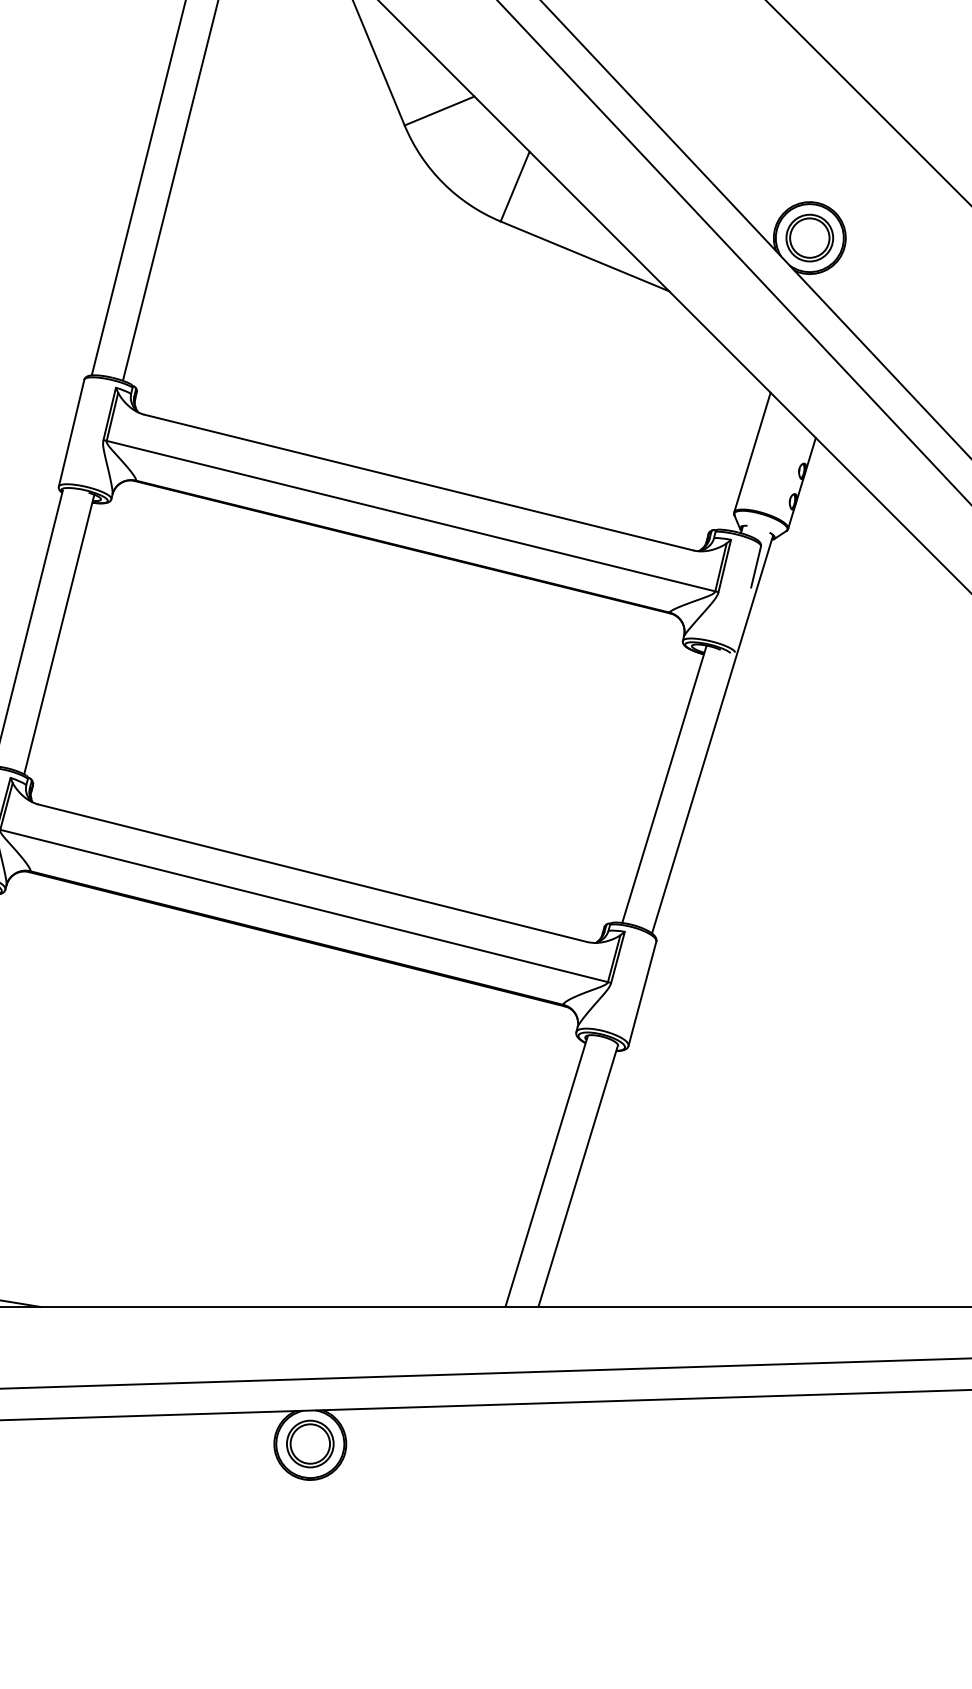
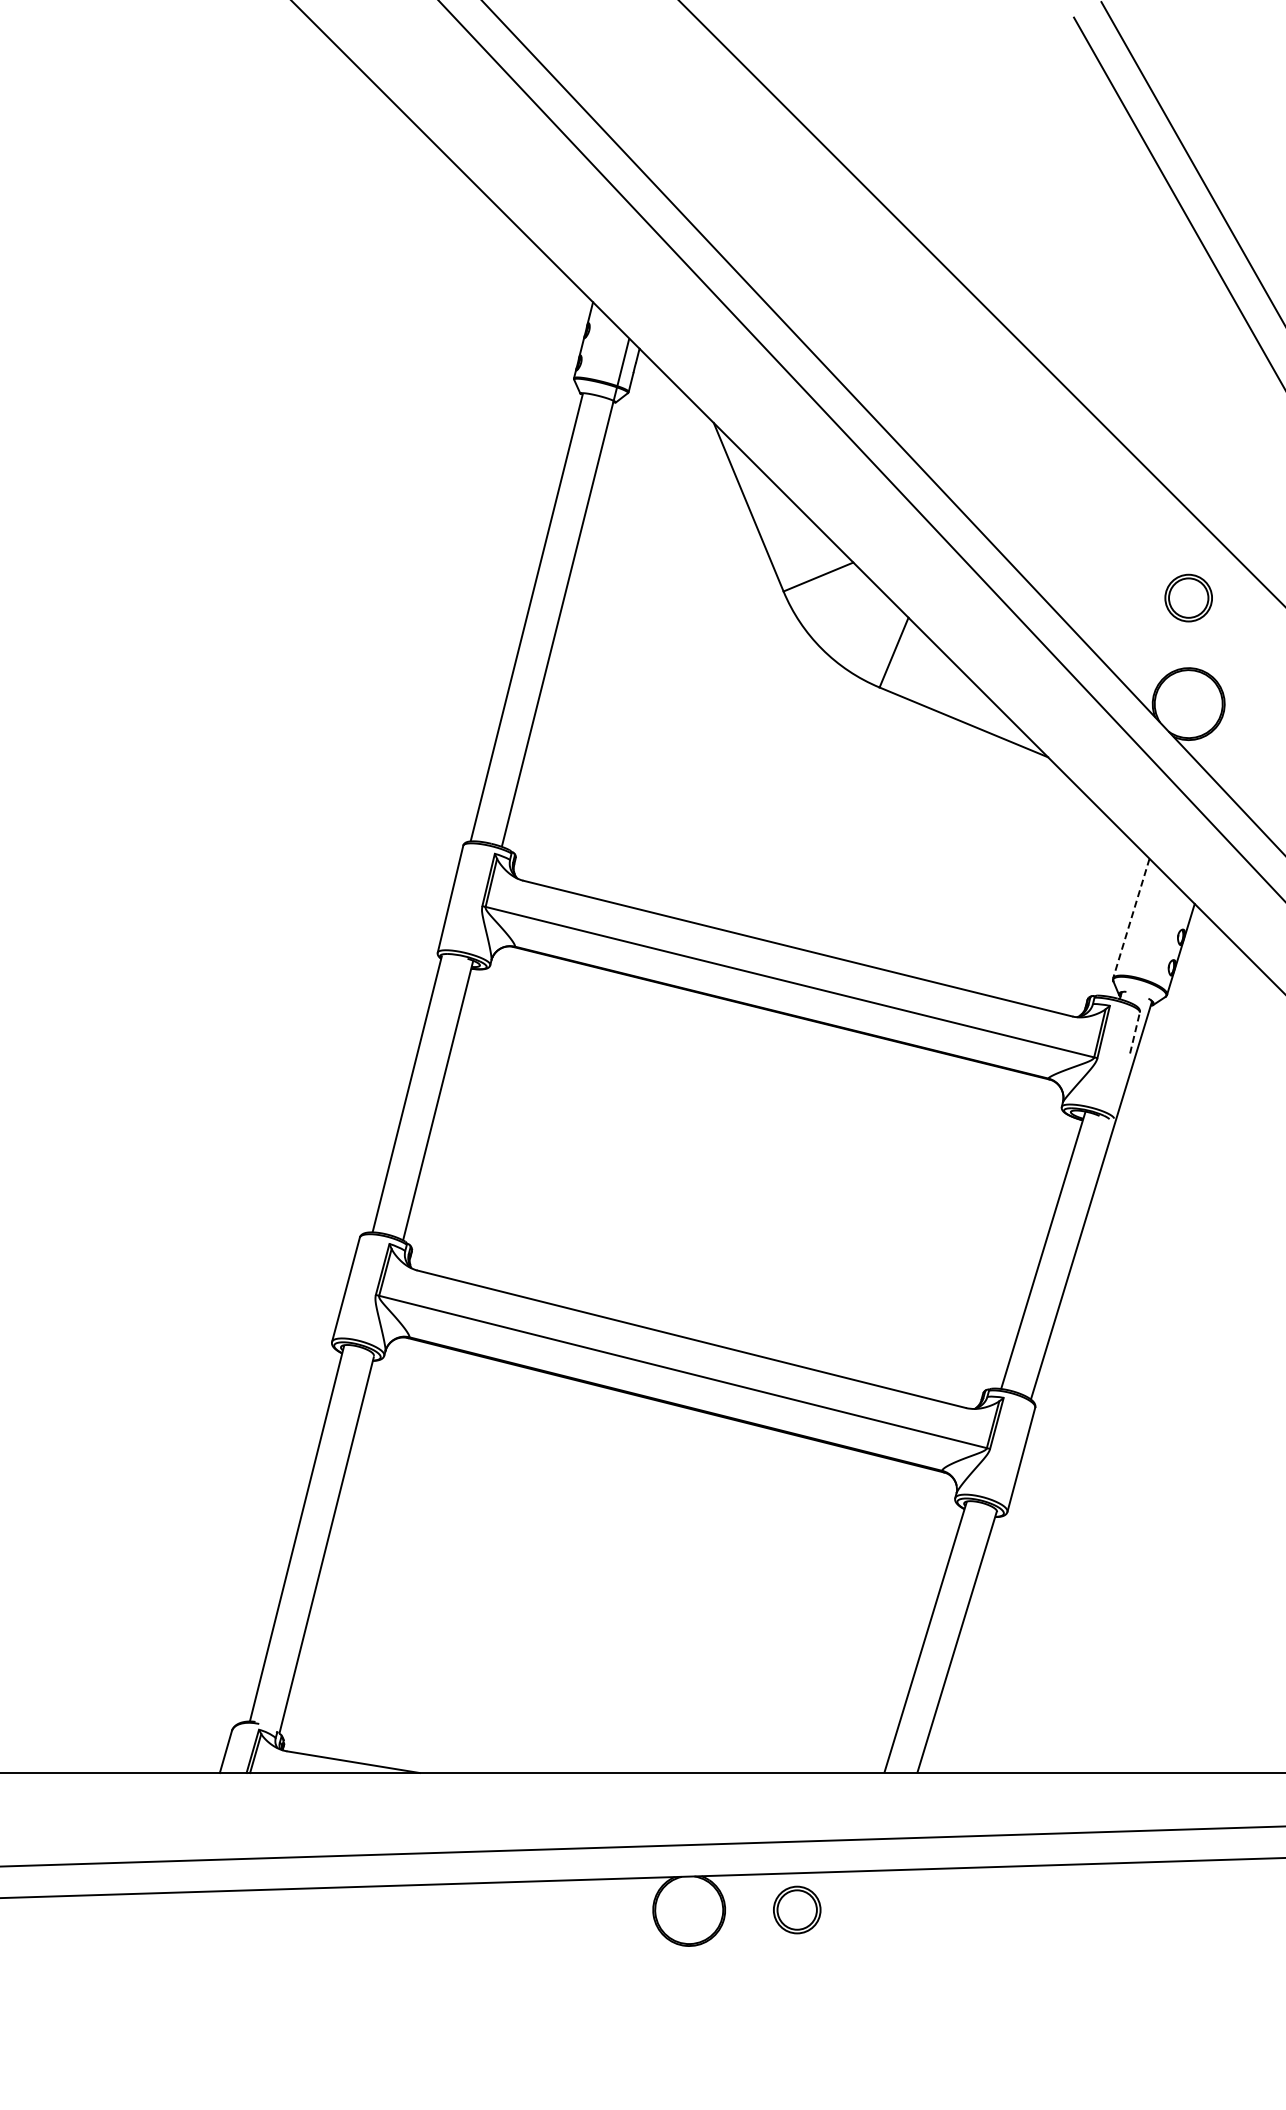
part: (809, 237) -> (1188, 597), moved
line: (752, 453) -> (1131, 919), solid -> dashed
line: (756, 566) -> (1135, 1032), solid -> dashed
part: (310, 1443) -> (797, 1909), moved

